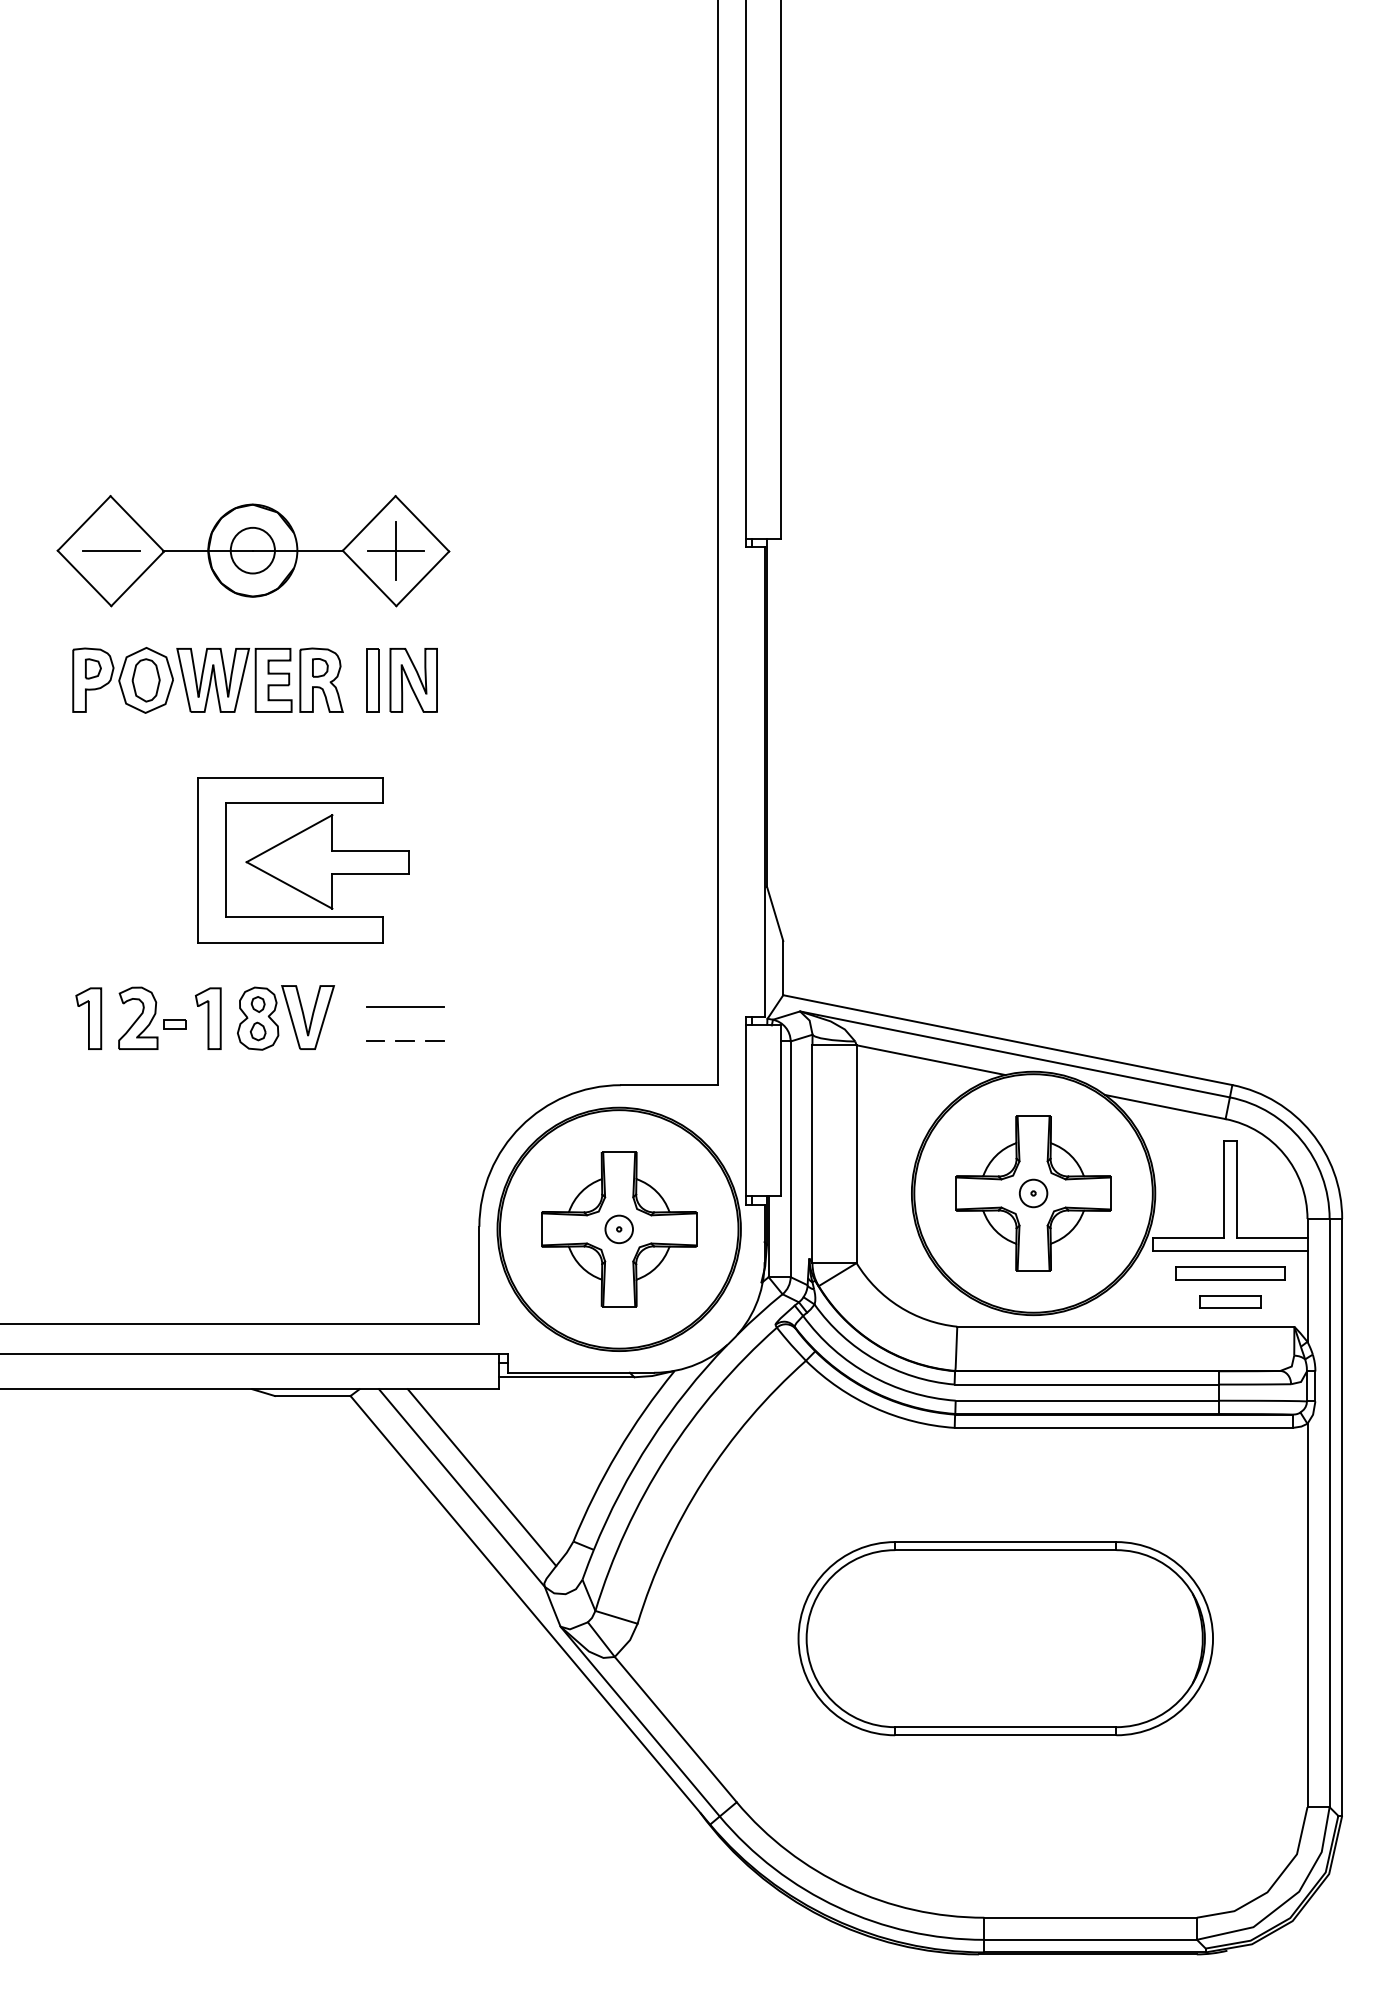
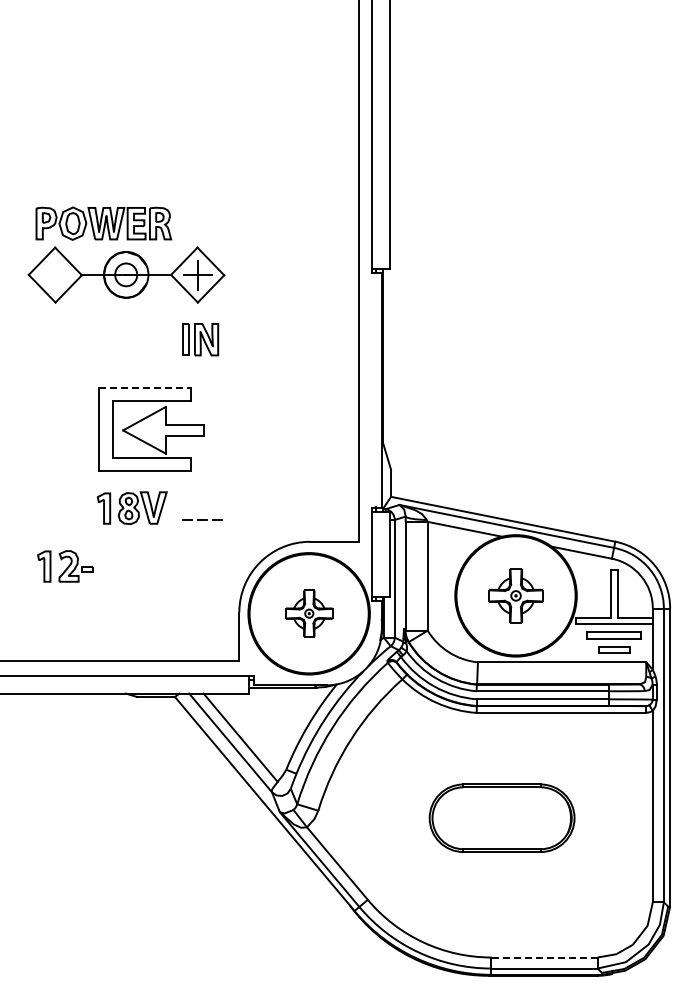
line: (111, 551) -> (55, 275), removed
part: (207, 680) -> (103, 223), moved
line: (291, 778) -> (145, 388), solid -> dashed
line: (405, 1006) -> (202, 502), removed
part: (131, 1018) -> (65, 566), moved
part: (1032, 1192) -> (515, 595), size x0.7
part: (619, 1228) -> (309, 613), size x0.6
part: (1004, 1639) -> (501, 818), size x0.7
line: (1090, 1917) -> (544, 957), solid -> dashed

